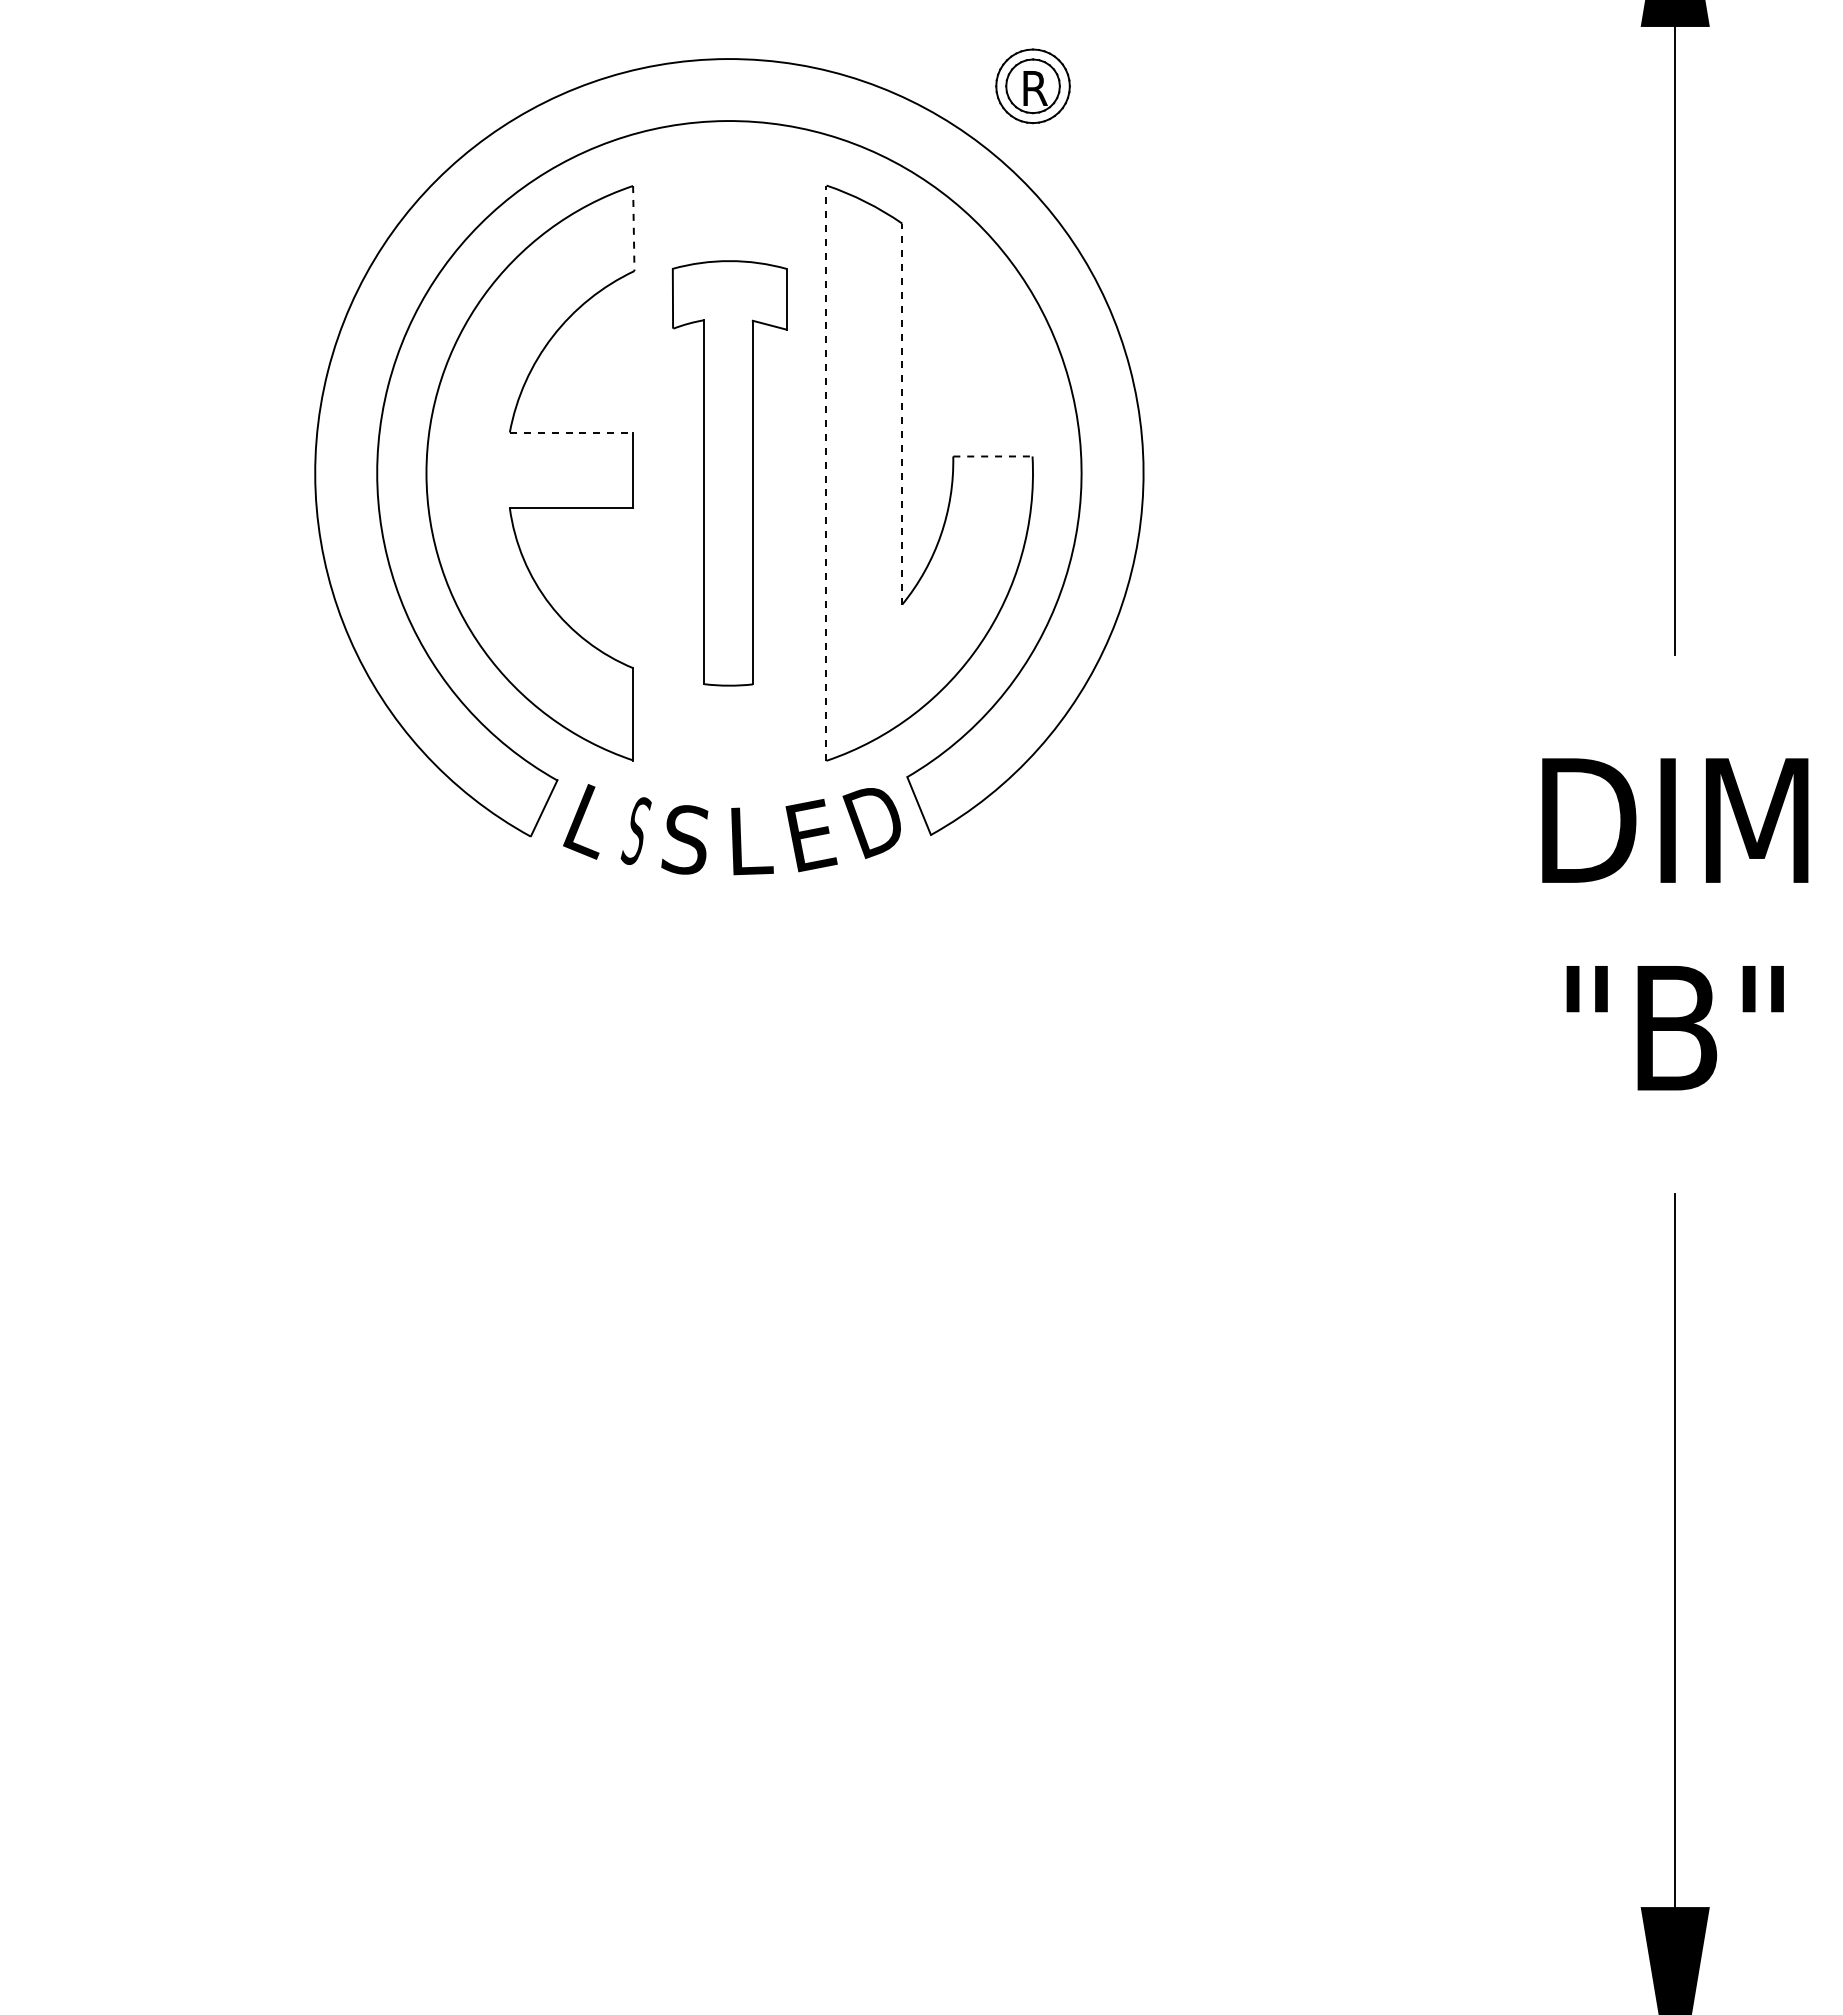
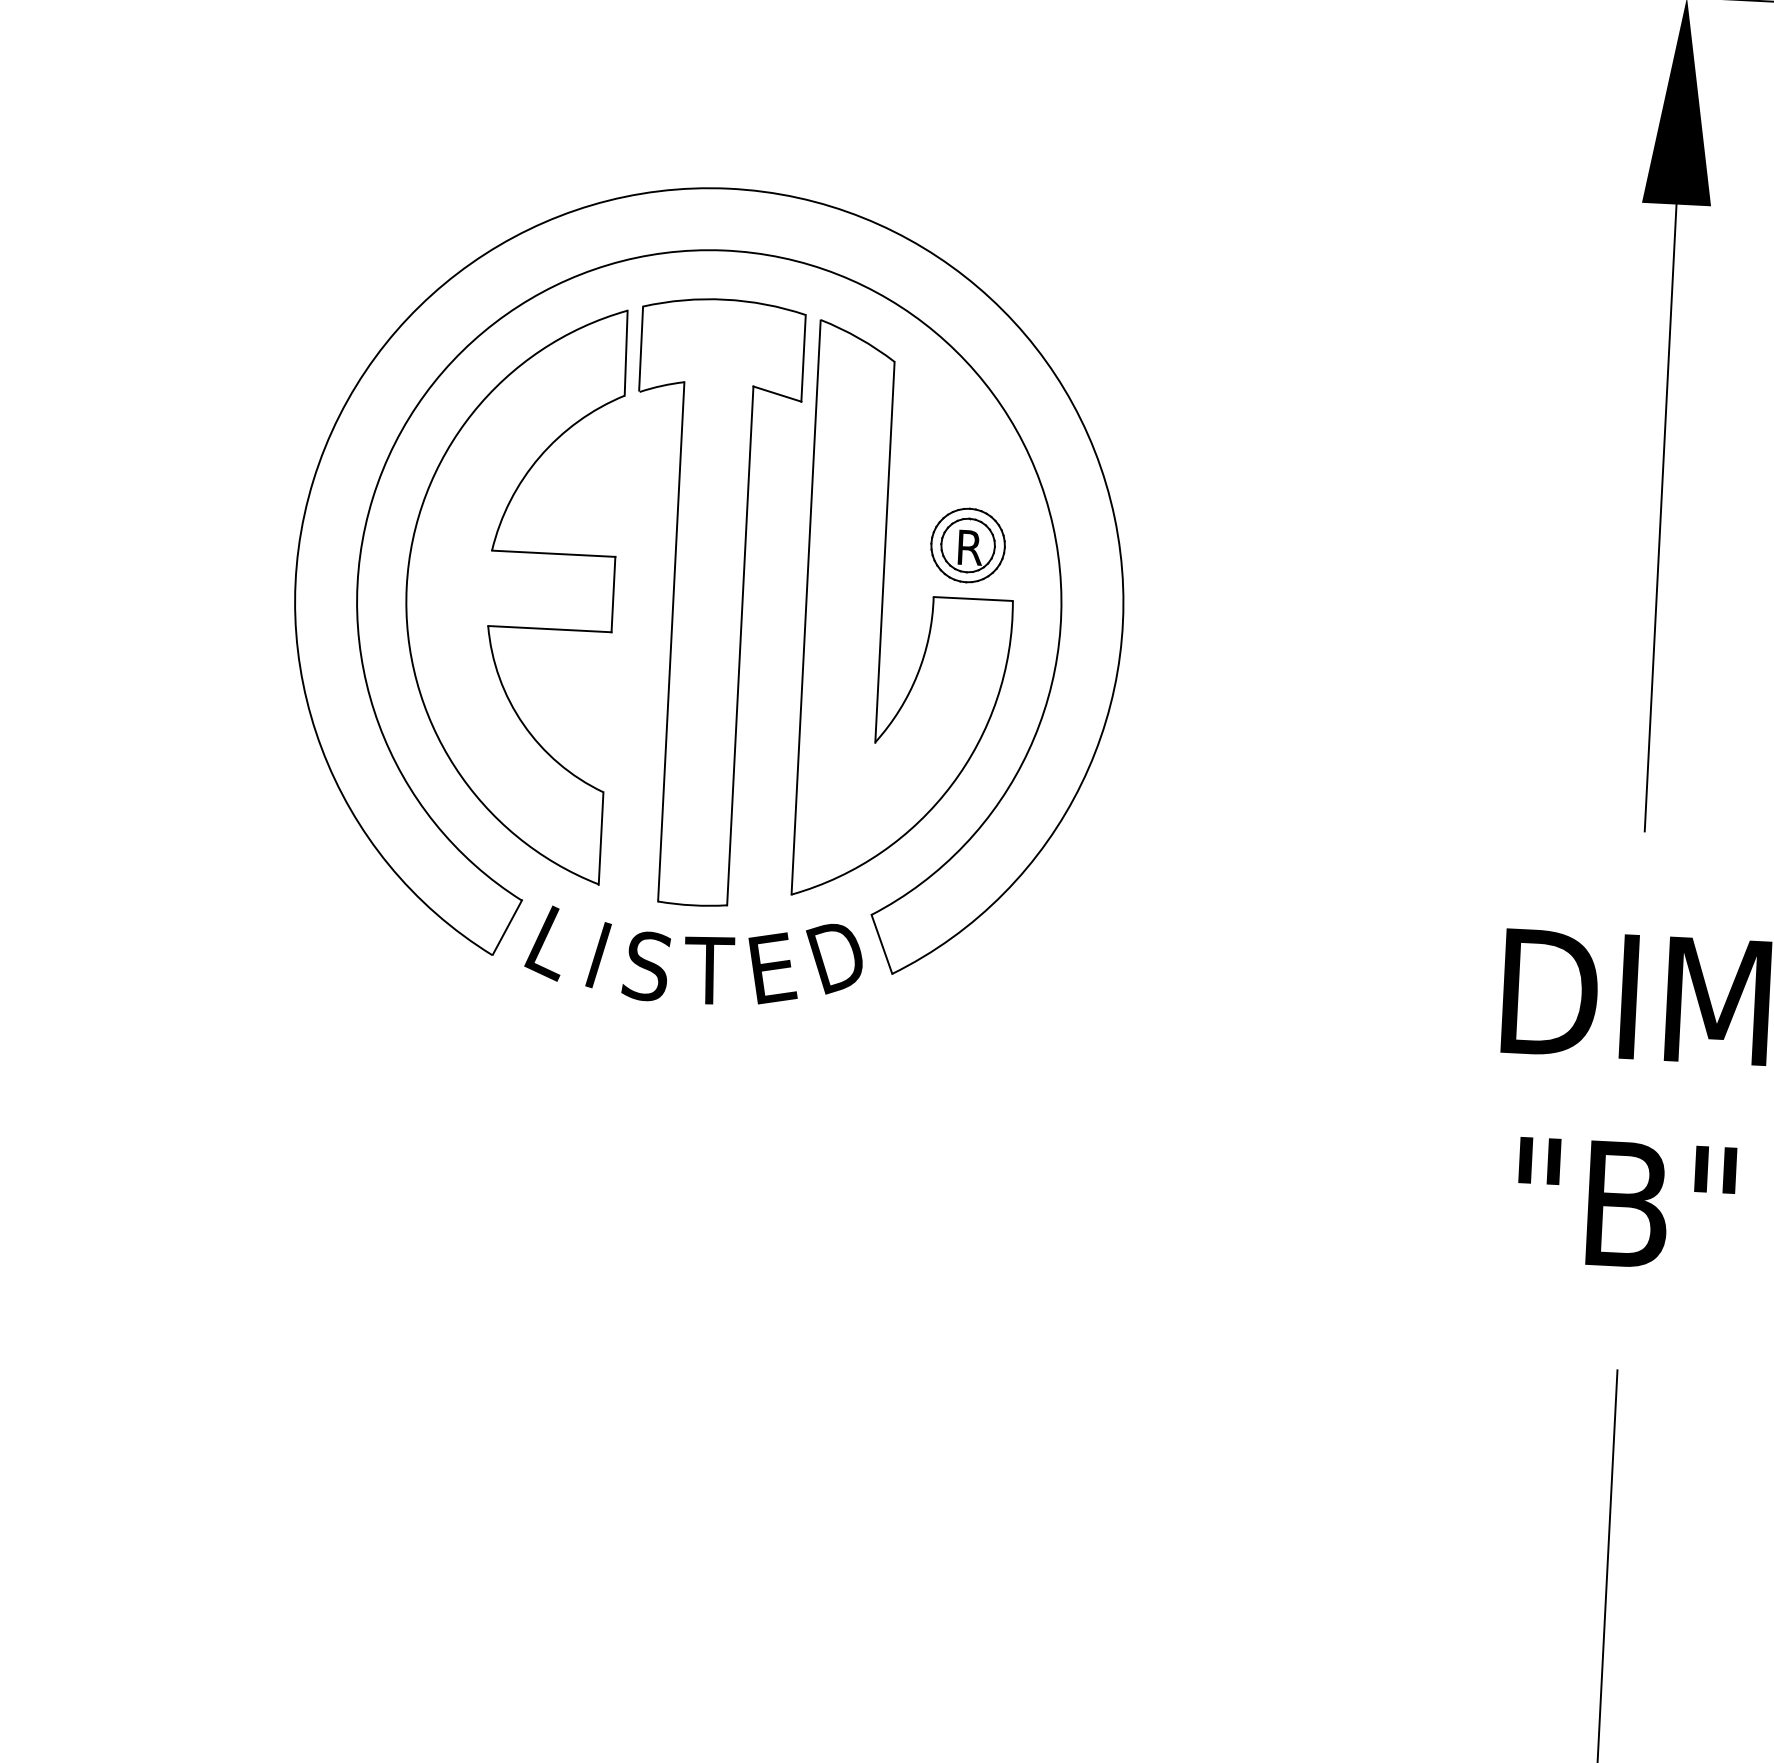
part: (1032, 86) -> (967, 545), moved
line: (633, 228) -> (625, 353), dashed -> solid
line: (902, 414) -> (885, 552), dashed -> solid
line: (571, 432) -> (553, 553), dashed -> solid
line: (992, 456) -> (972, 599), dashed -> solid
line: (826, 472) -> (806, 606), dashed -> solid
part: (729, 473) -> (709, 602), size x1.43
text: (635, 830) -> (597, 954), S -> I
text: (747, 840) -> (708, 970), L -> T

